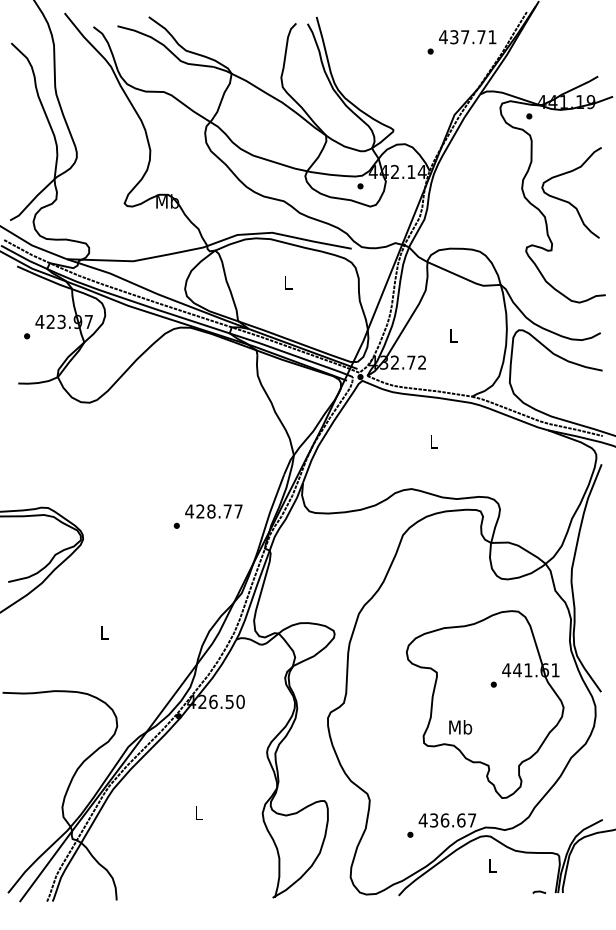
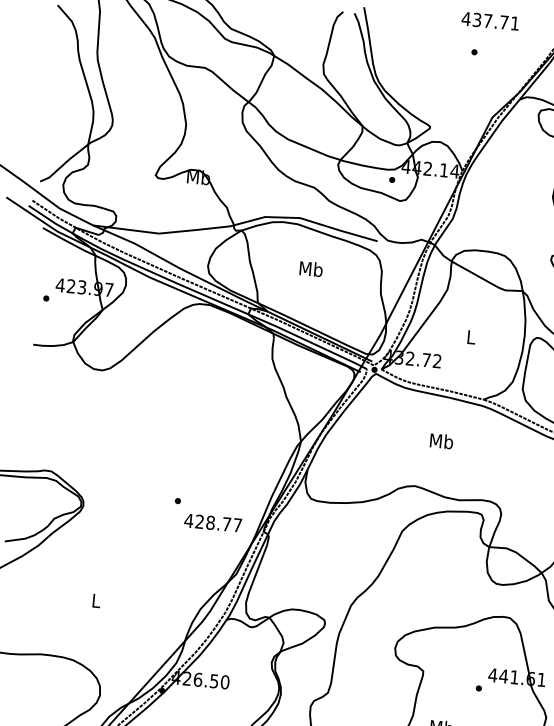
text: (467, 37) -> (490, 21), moved
text: (287, 282) -> (310, 268), L -> Mb
text: (433, 441) -> (441, 440), L -> Mb
text: (213, 511) -> (212, 523), moved

